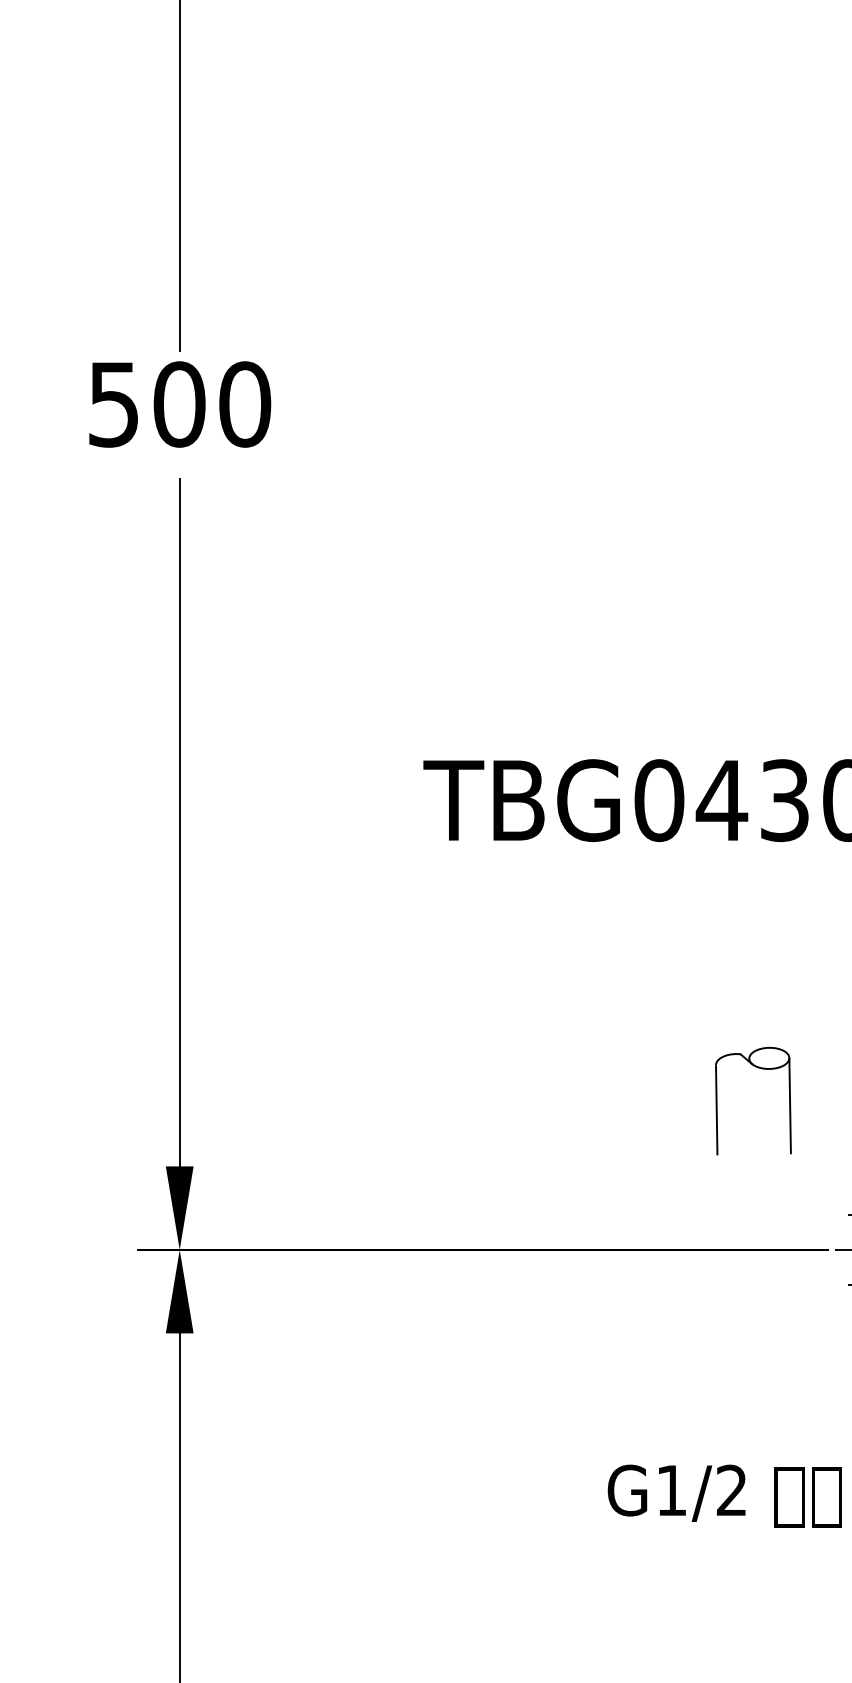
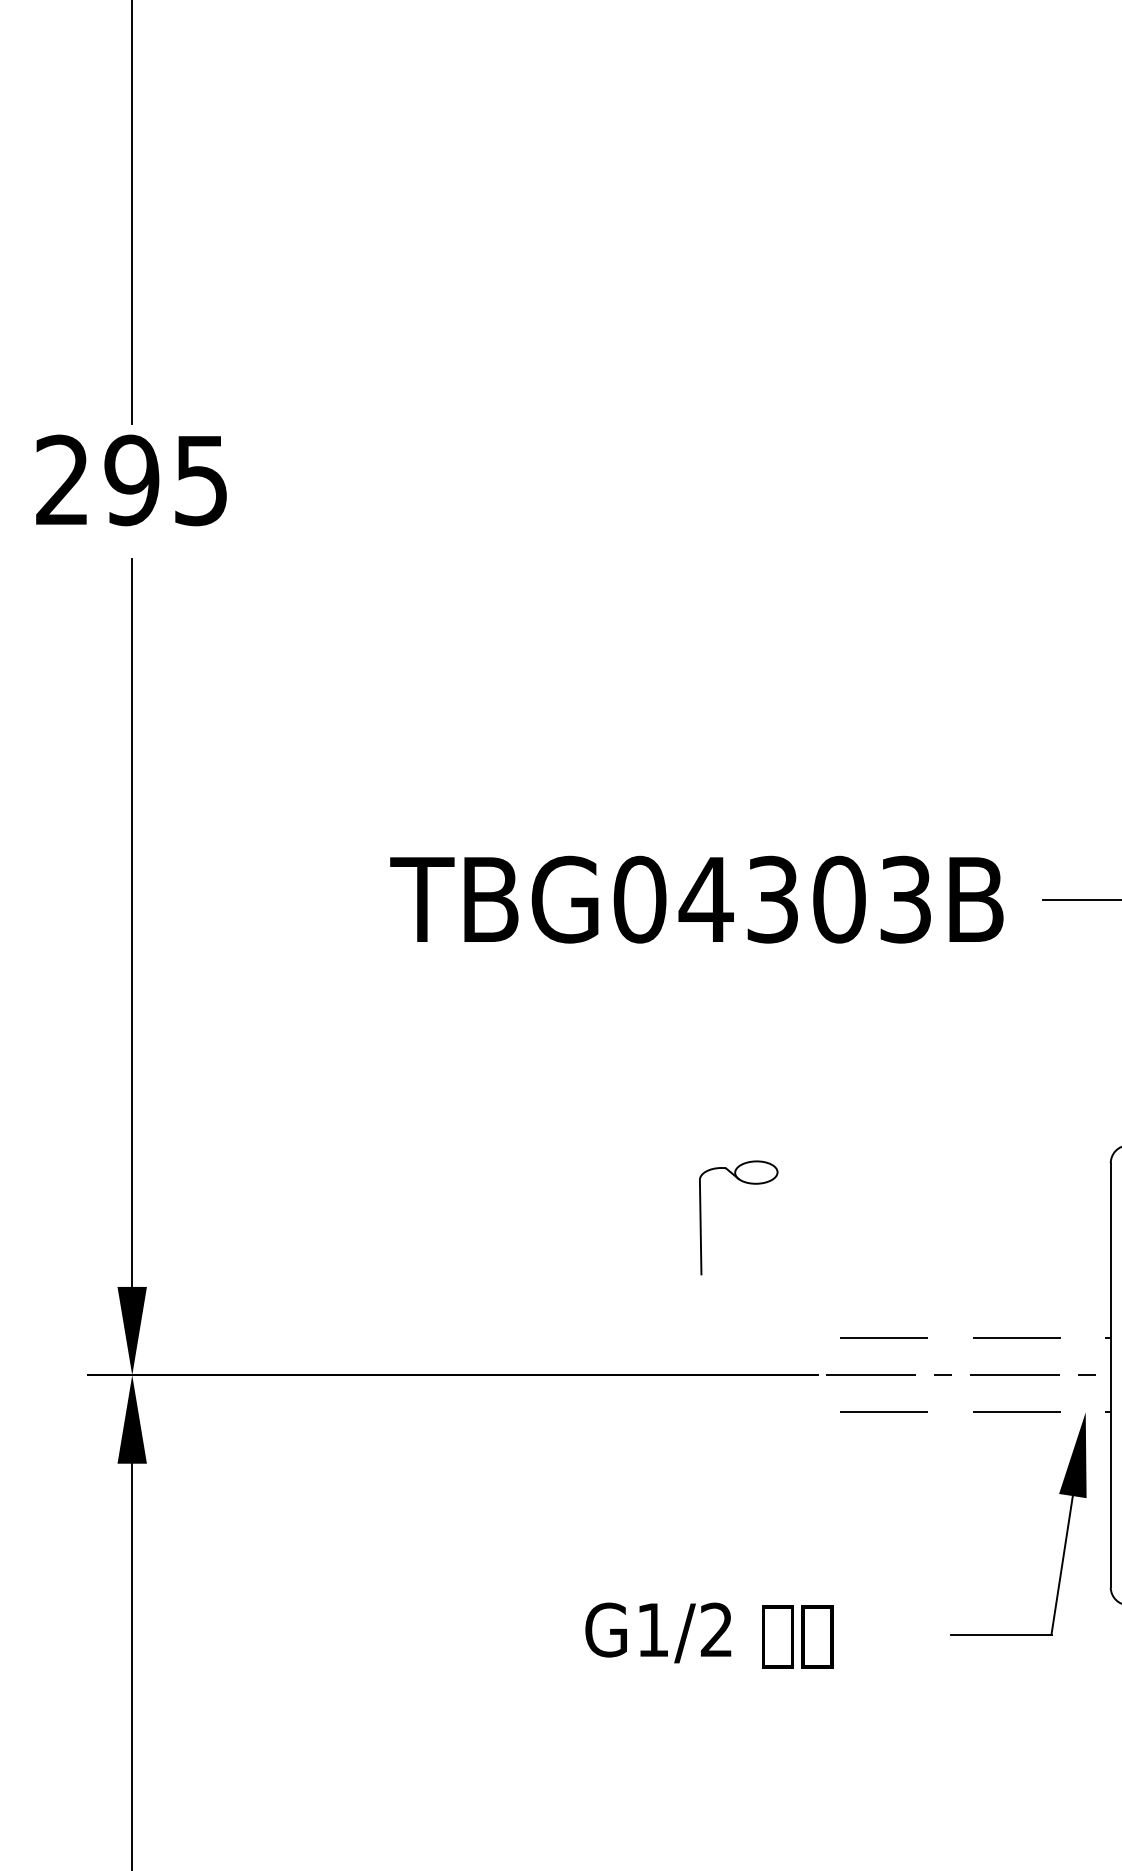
text: (179, 404) -> (132, 480), 500 -> 295
line: (790, 1106) -> (778, 1223), removed

